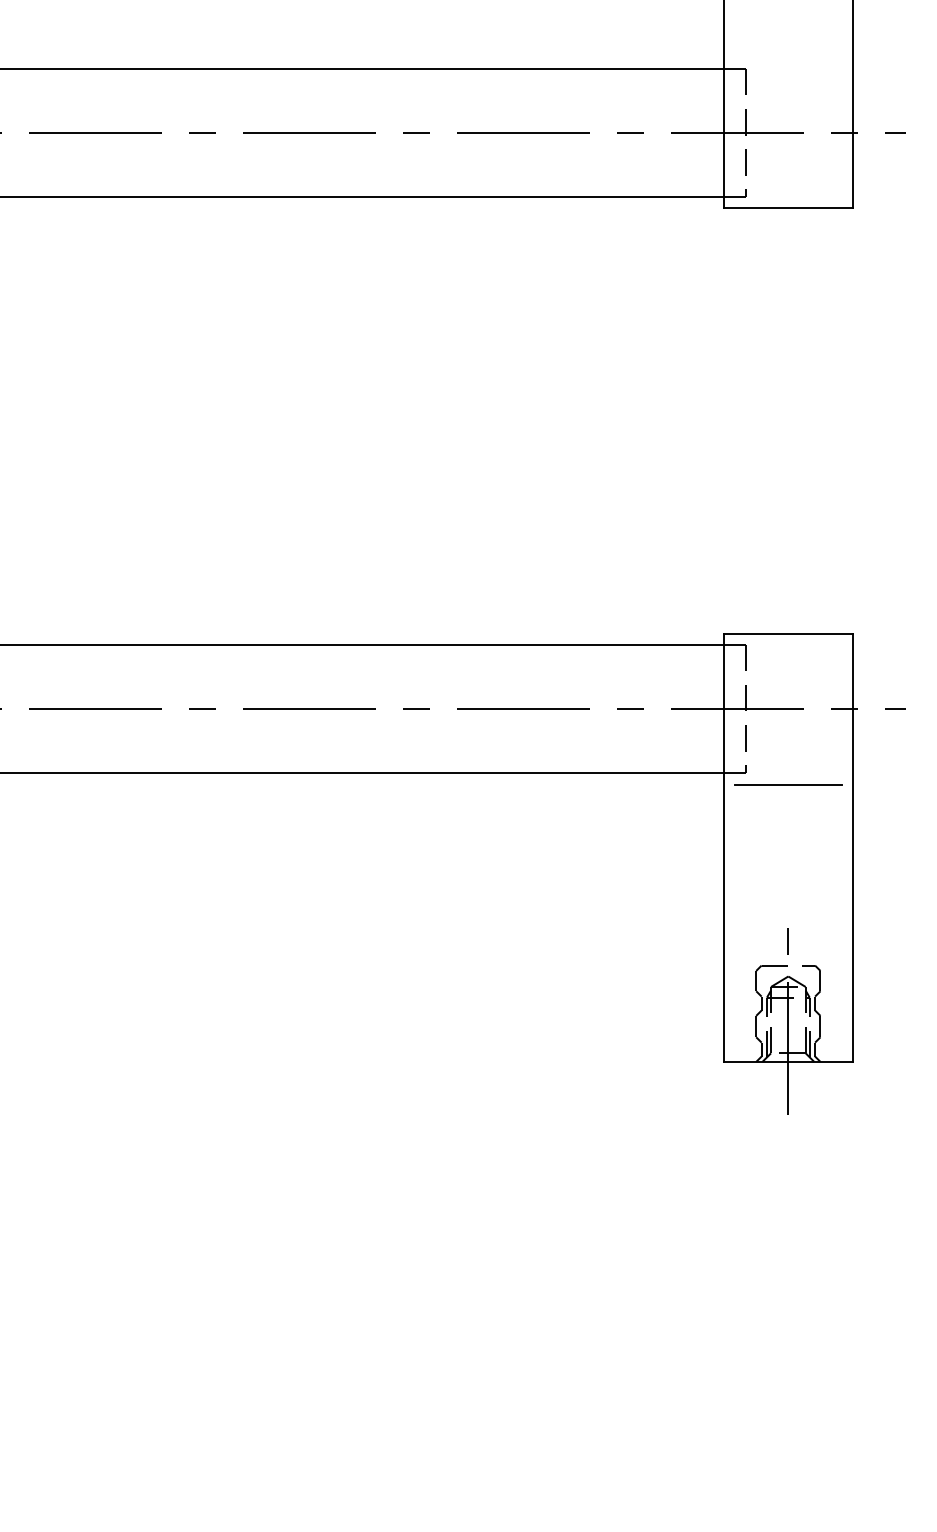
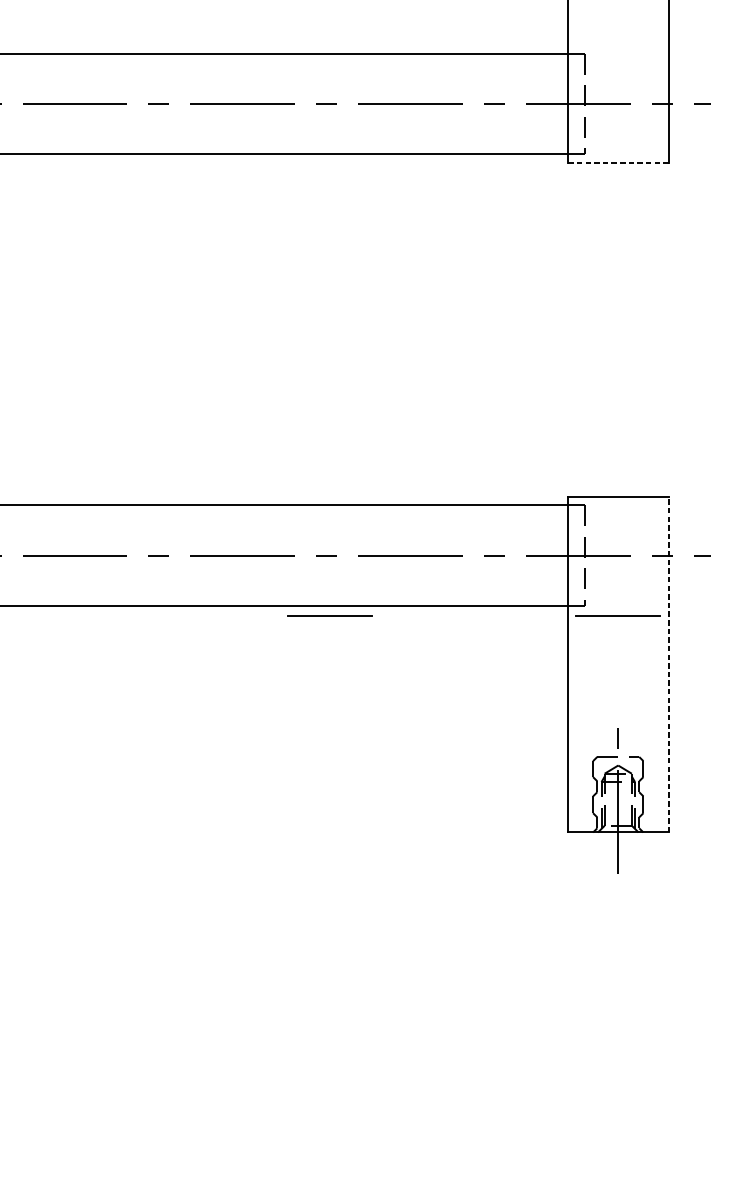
line: (787, 207) -> (617, 162), solid -> dashed
line: (420, 784) -> (329, 615), added
line: (852, 847) -> (668, 664), solid -> dashed

